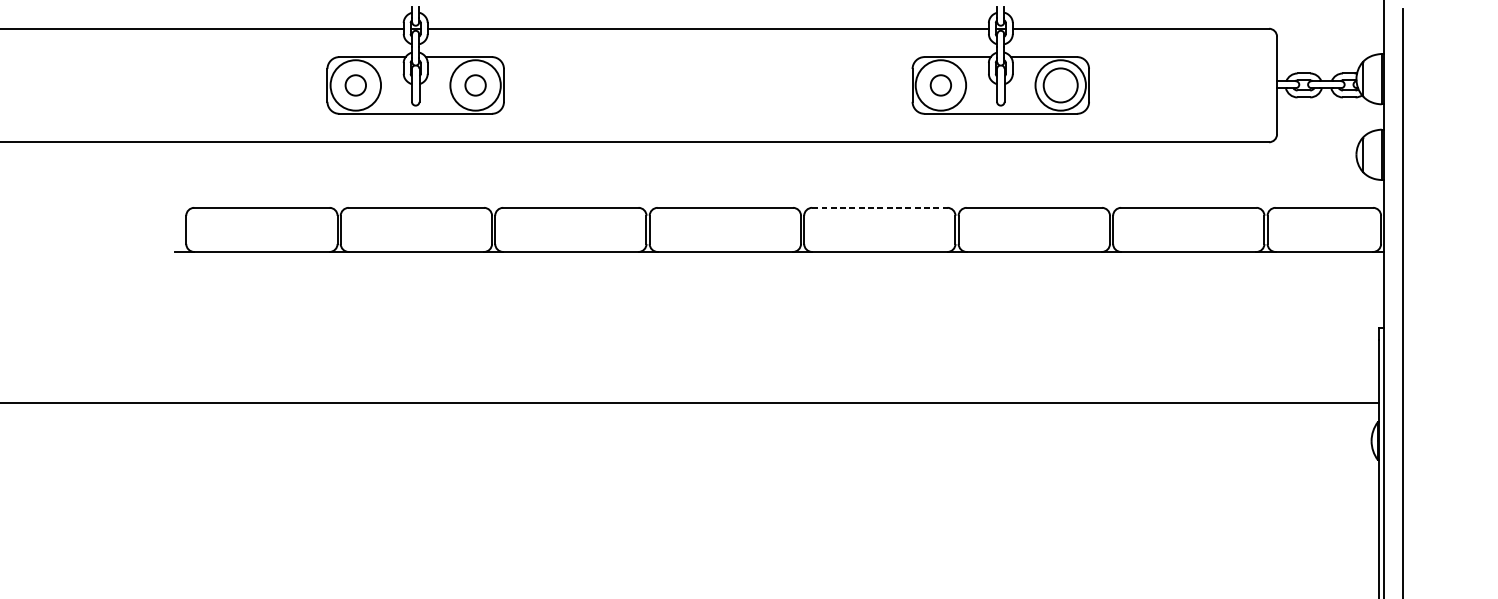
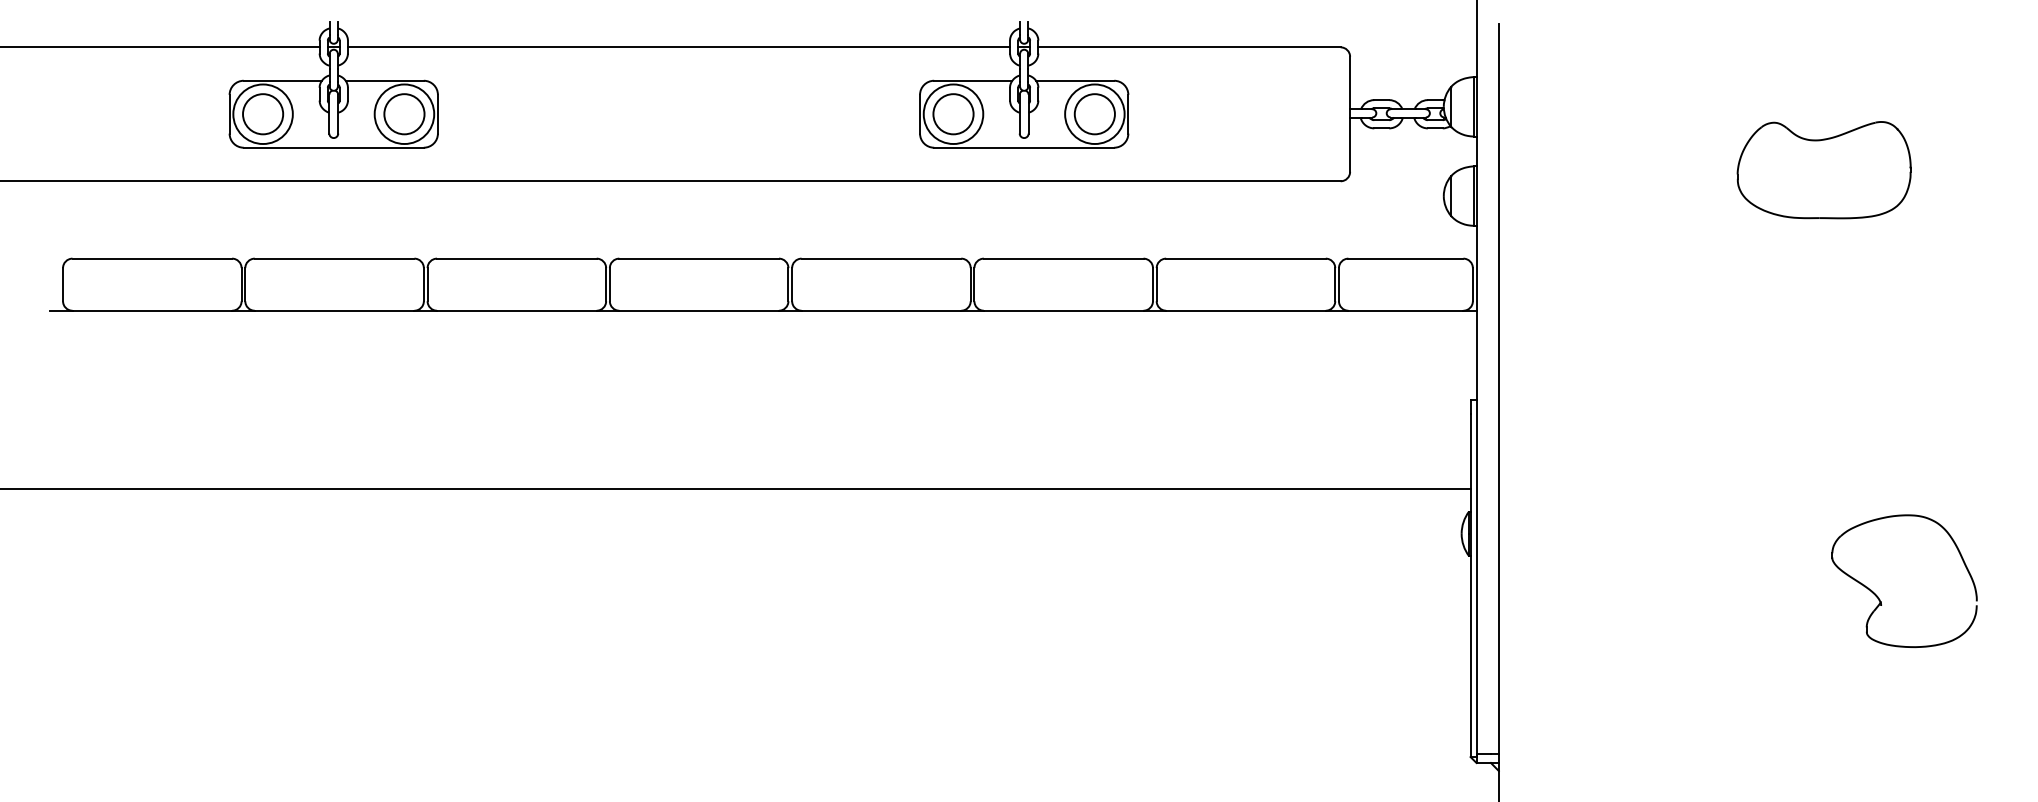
circle: (356, 85) -> (263, 114), size x1.67
circle: (475, 85) -> (404, 114), size x1.67
circle: (940, 85) -> (953, 114), size x1.67
line: (879, 207) -> (881, 258), dashed -> solid

